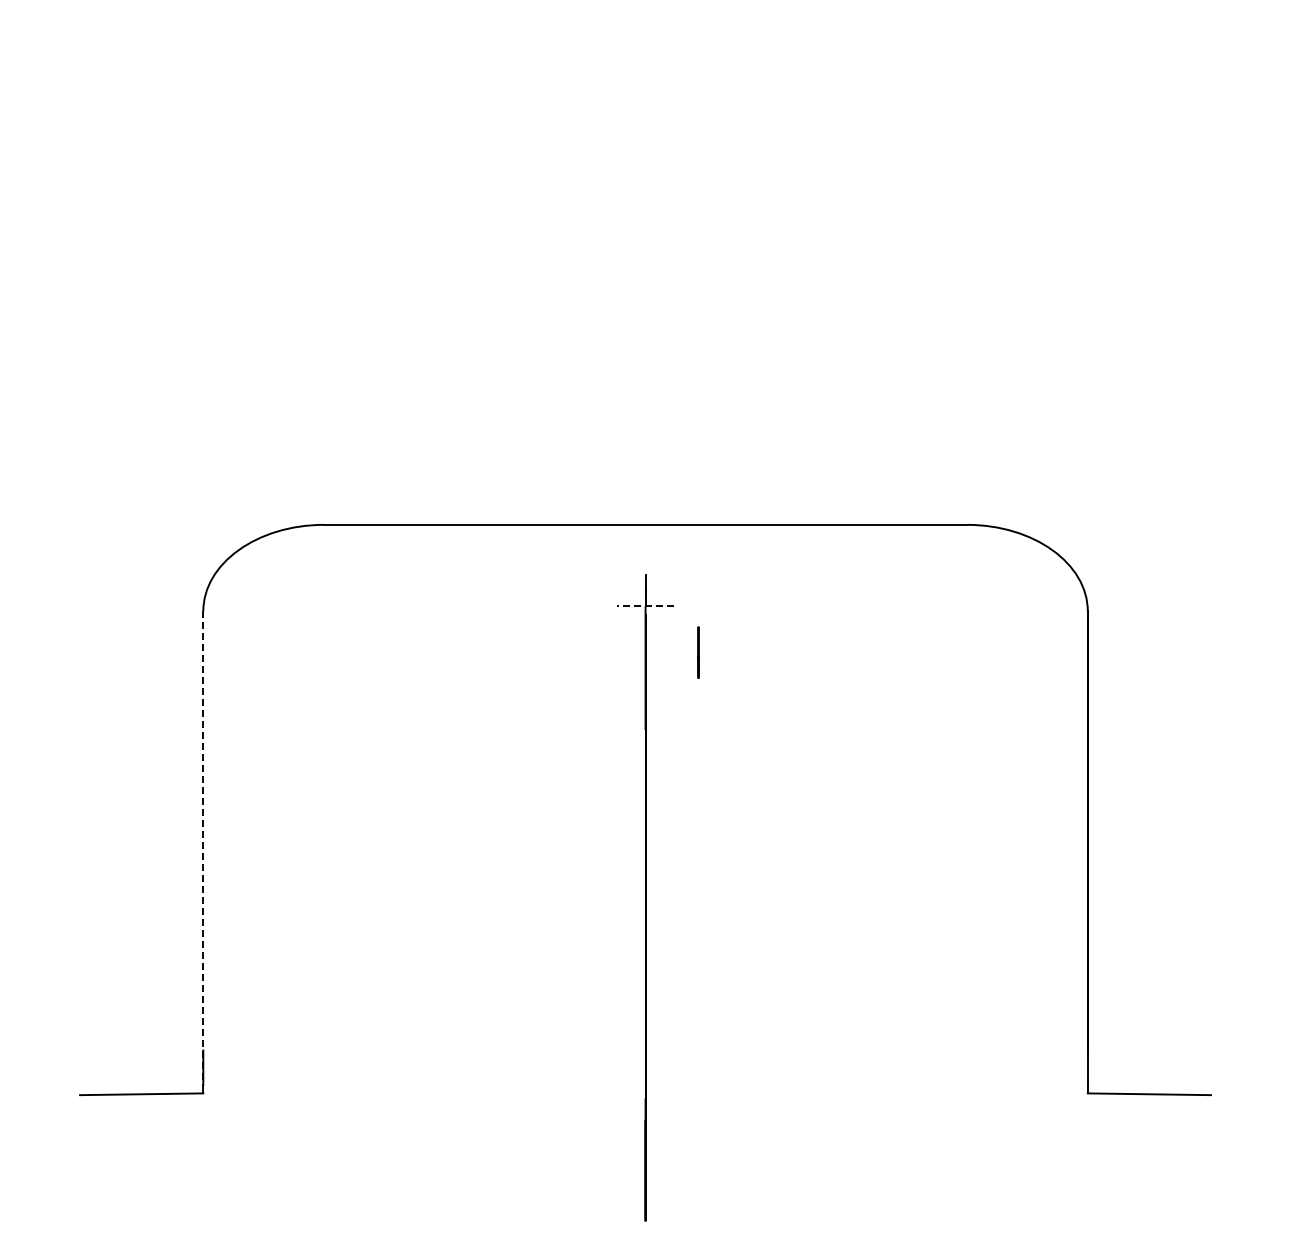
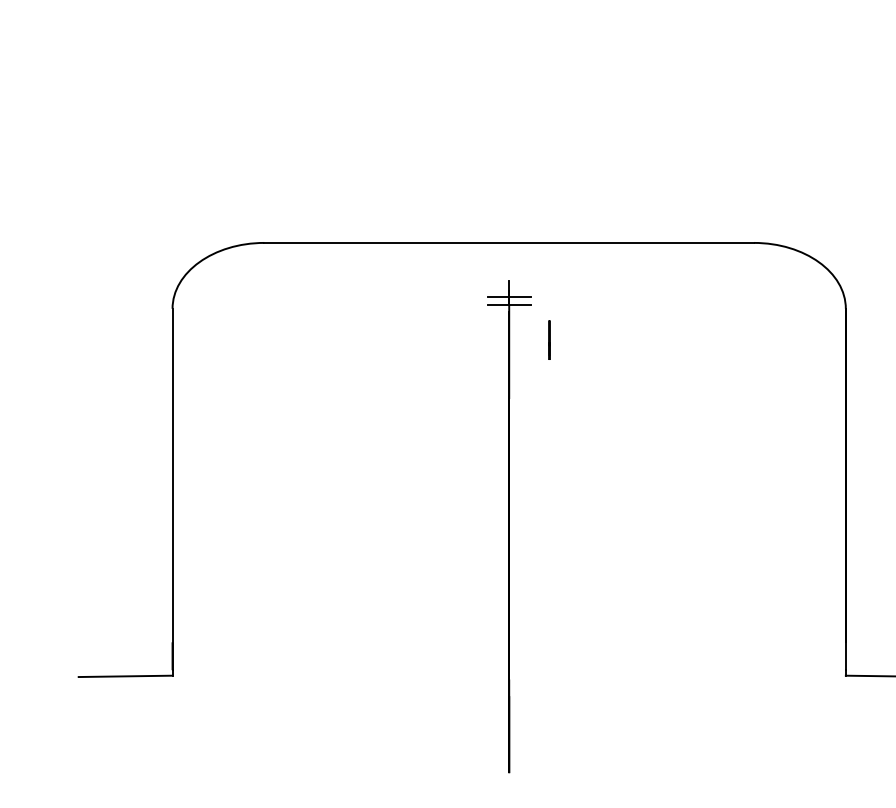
line: (645, 596) -> (509, 297), added
line: (645, 606) -> (509, 305), dashed -> solid
line: (203, 848) -> (172, 489), dashed -> solid

